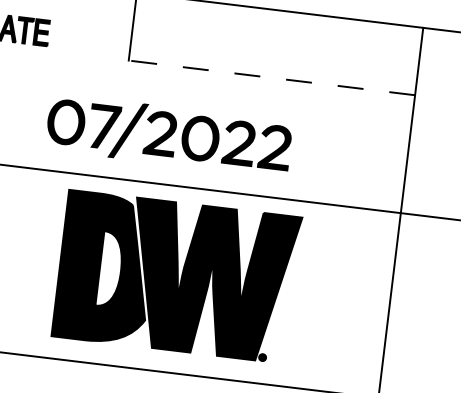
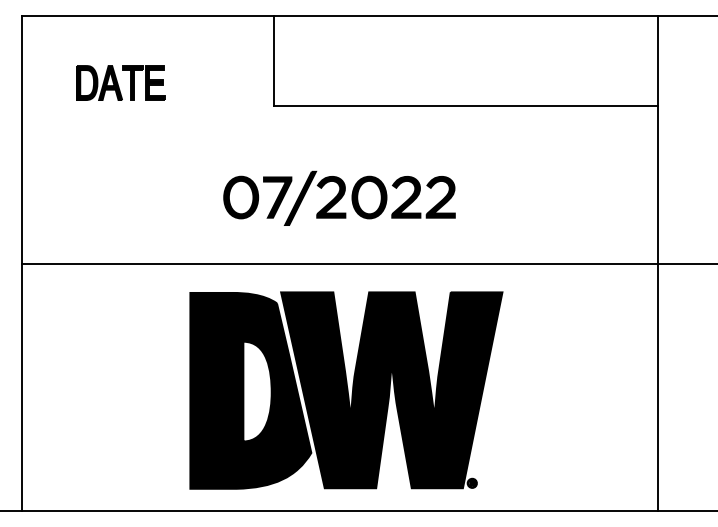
line: (271, 77) -> (465, 105), dashed -> solid
part: (169, 134) -> (339, 197), size x0.71
part: (177, 276) -> (346, 390), moved

